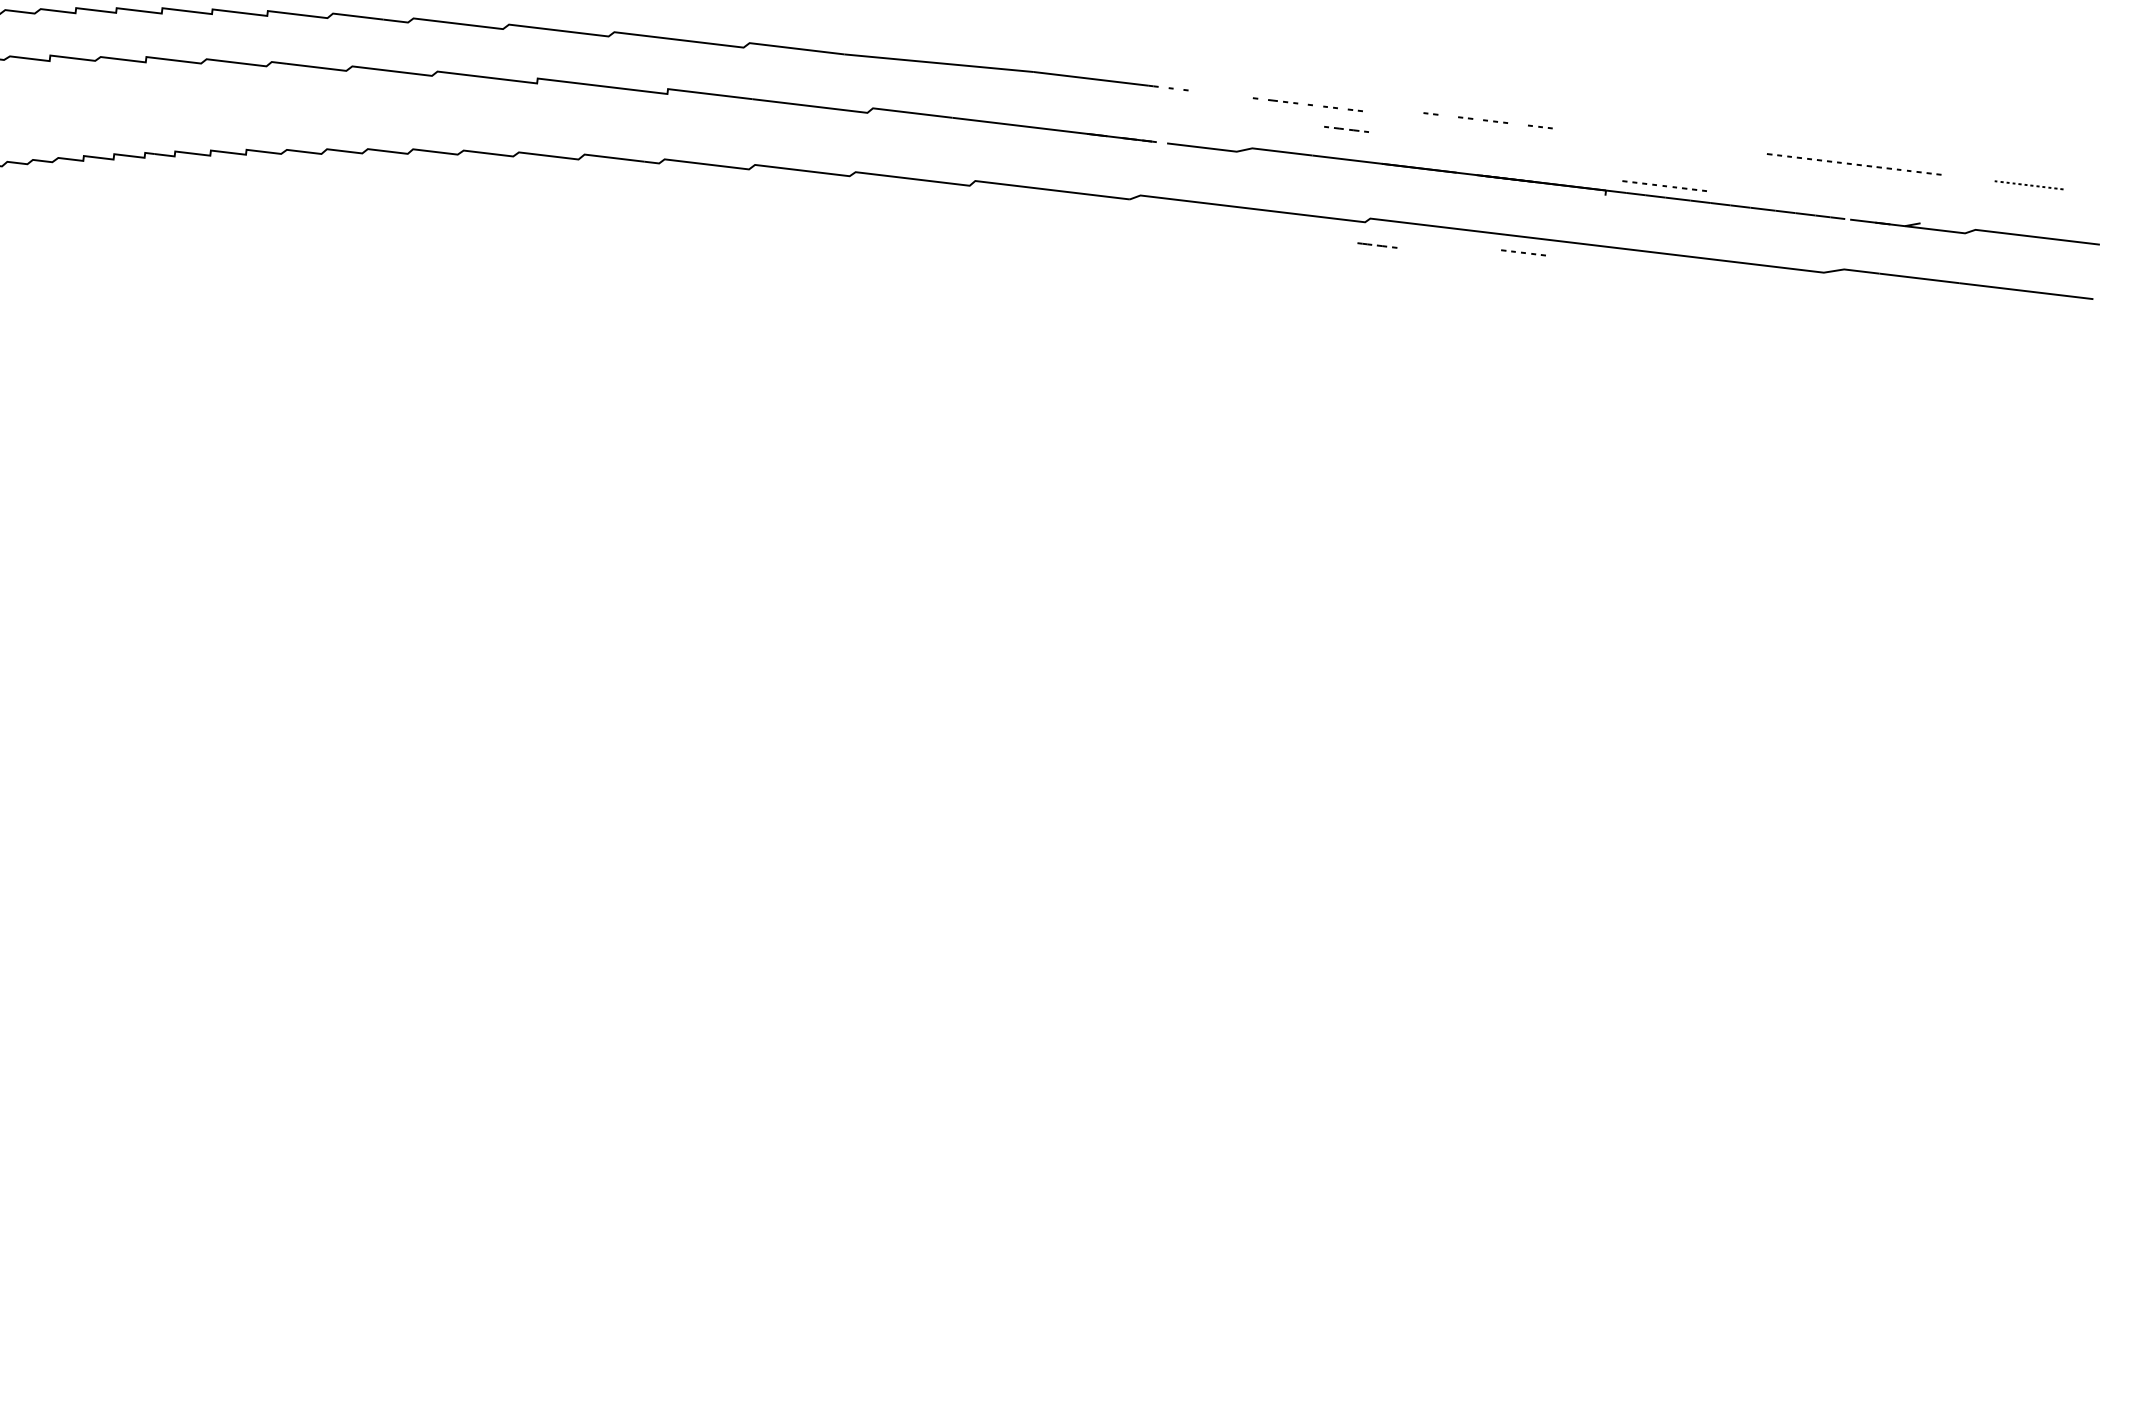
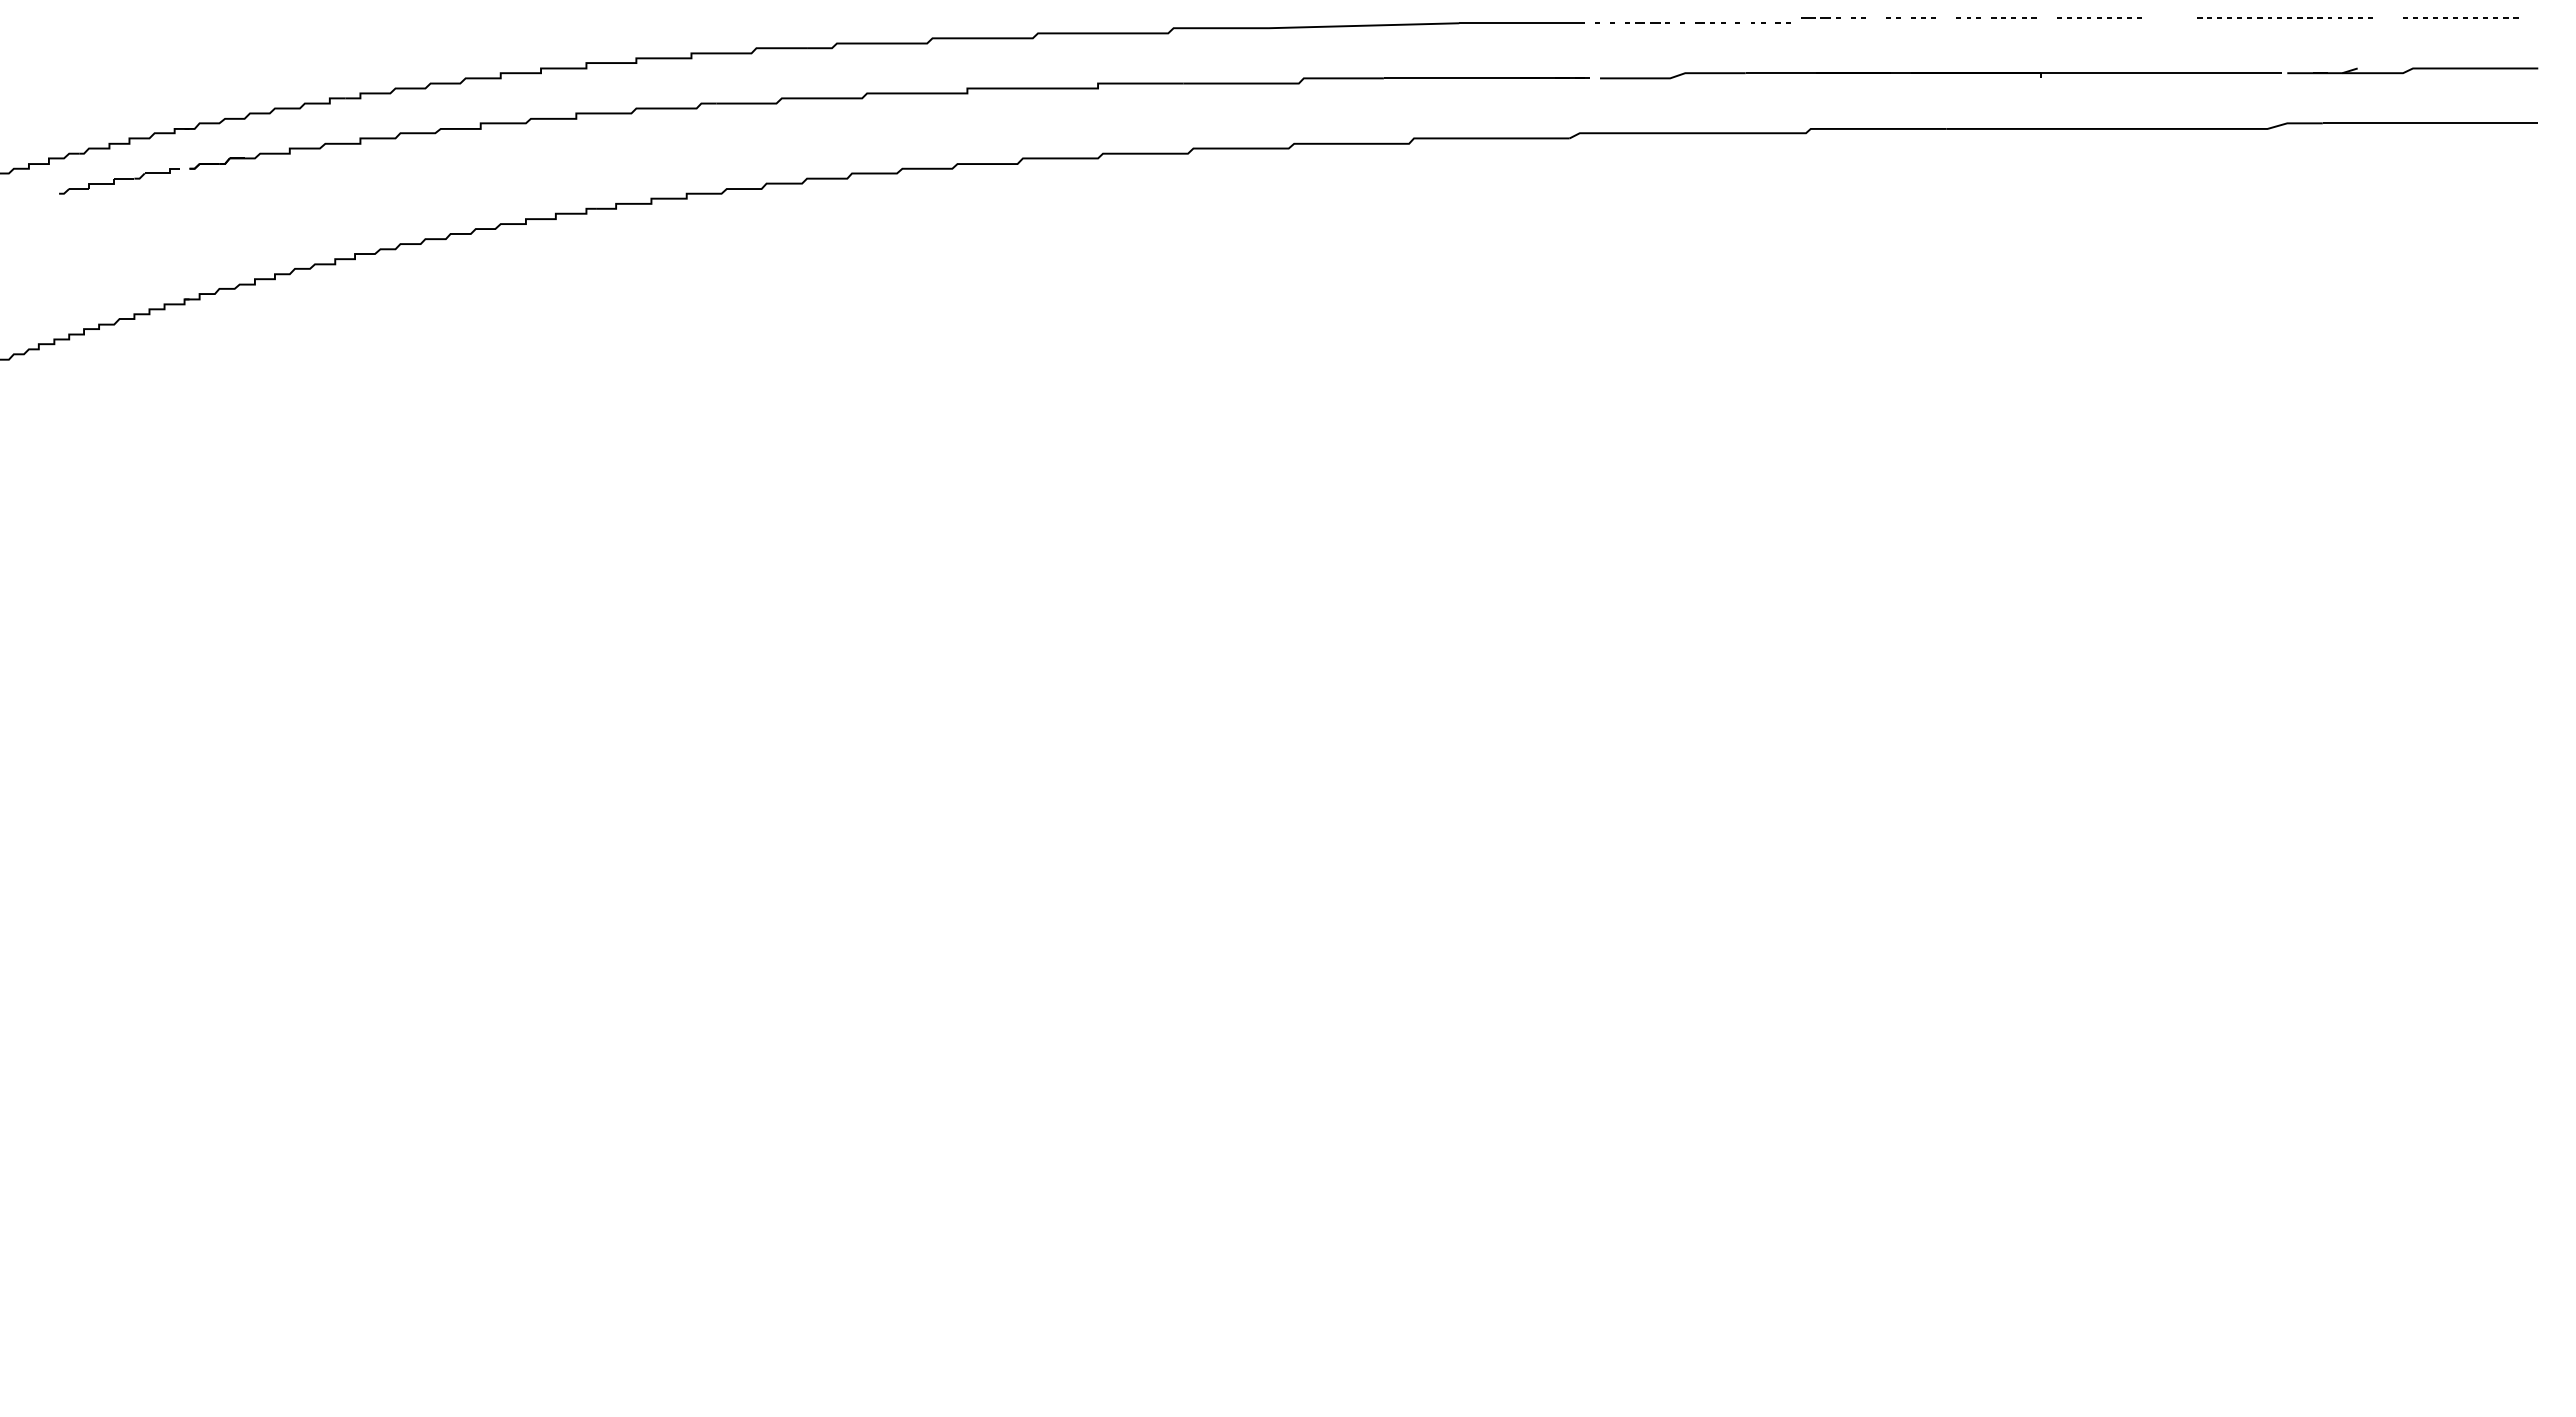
line: (1343, 128) -> (1644, 22), moved
part: (2028, 184) -> (2460, 17), size x1.67
part: (1665, 185) -> (2099, 17), moved
line: (1377, 245) -> (1820, 17), moved
part: (1523, 252) -> (2013, 17), moved

